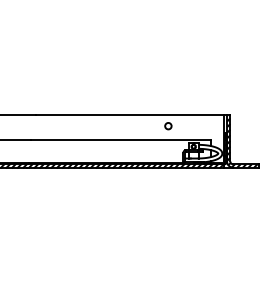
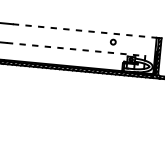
line: (130, 115) -> (85, 31), solid -> dashed
line: (121, 140) -> (76, 49), solid -> dashed

